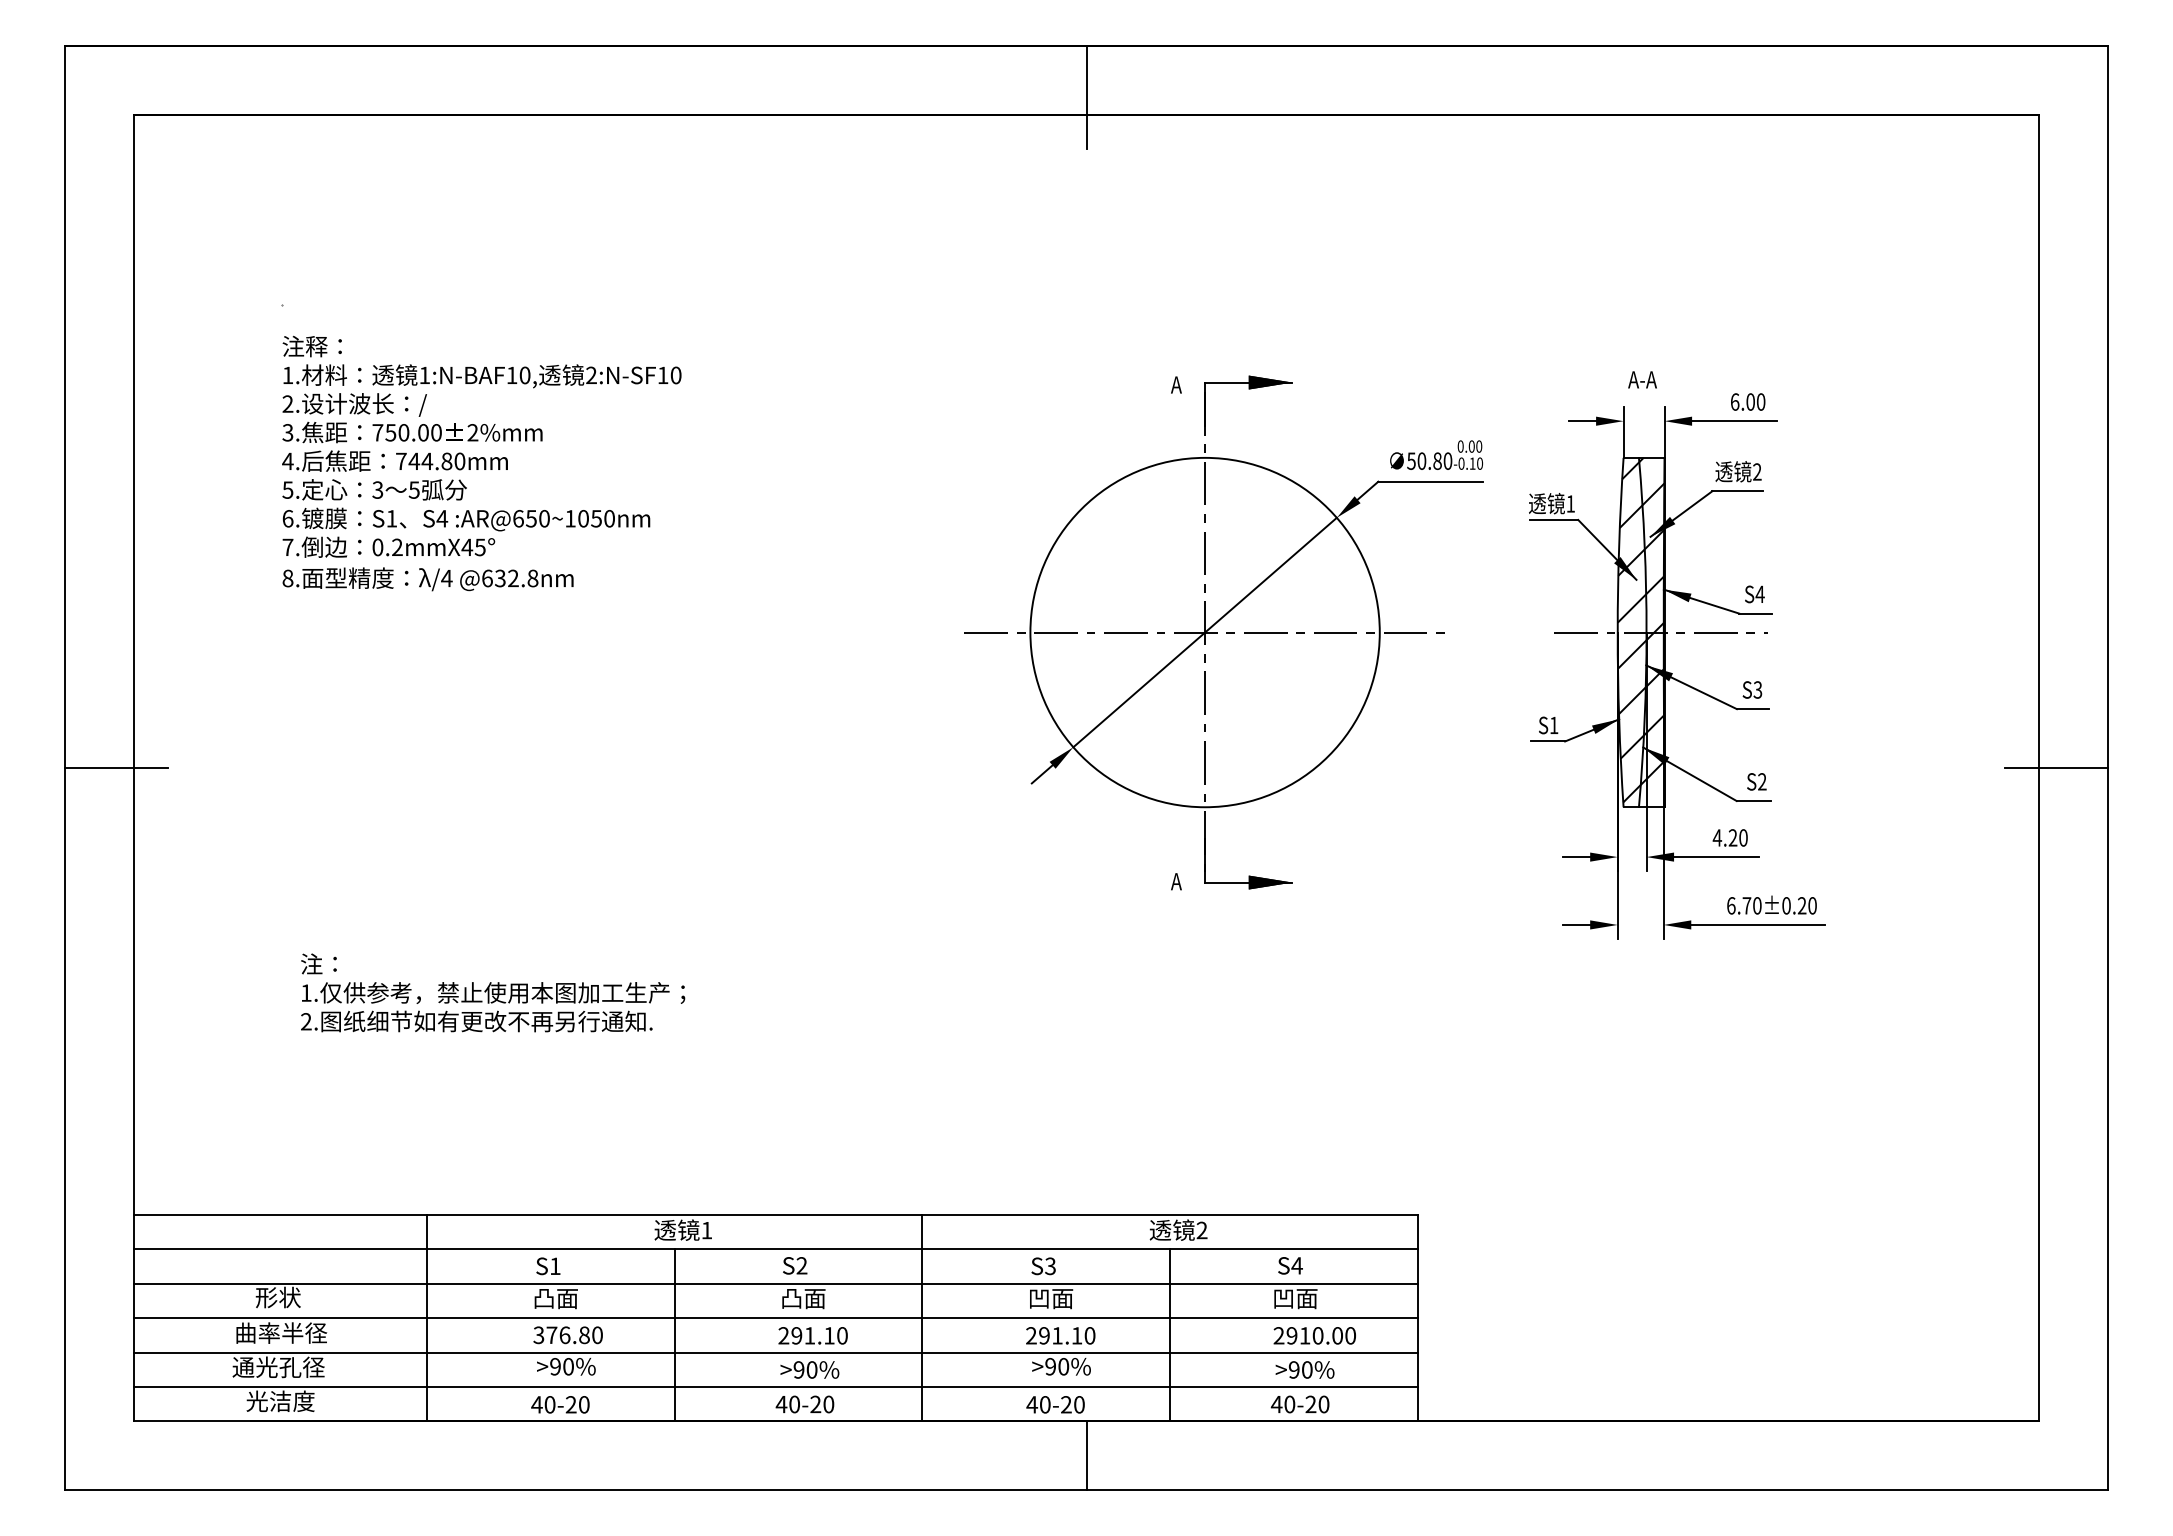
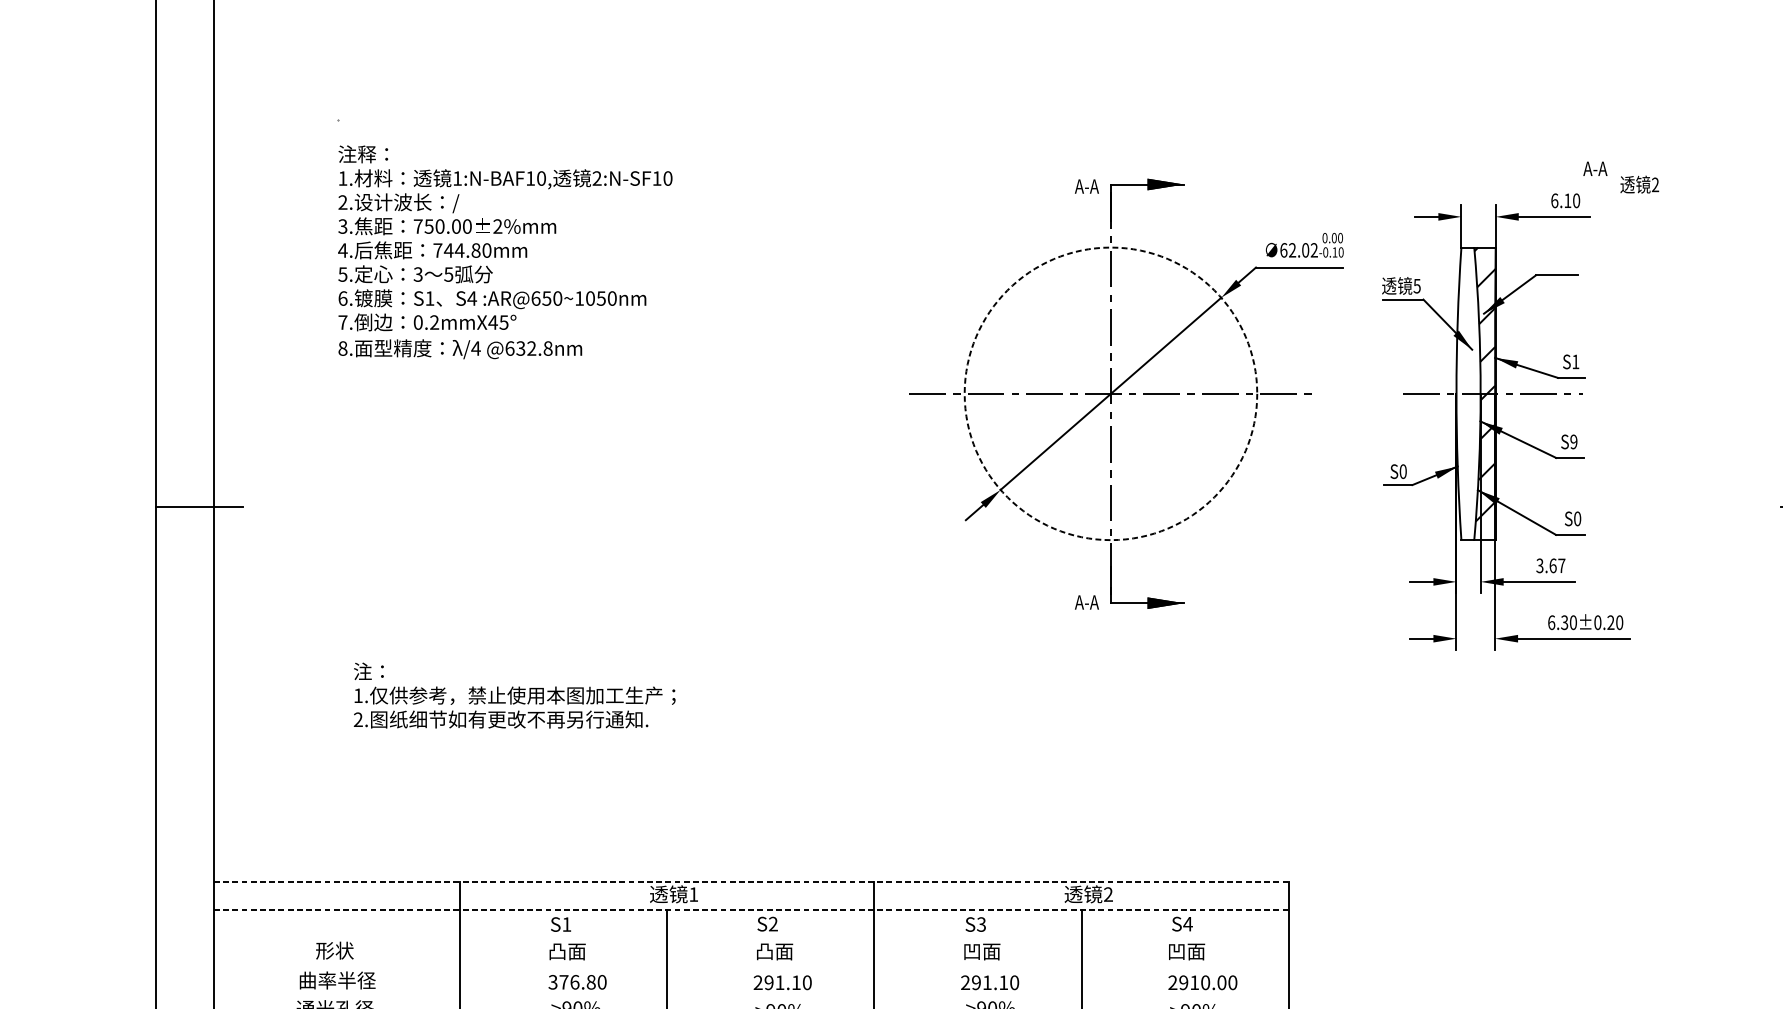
text: (1642, 379) -> (1595, 168), moved
text: (1176, 384) -> (1087, 186), A -> A-A
text: (1750, 401) -> (1567, 200), 6.00 -> 6.10
text: (1429, 460) -> (1298, 249), 50.80 -> 62.02
text: (1738, 471) -> (1639, 184), moved
text: (1570, 503) -> (1416, 285), 1 -> 5
text: (1759, 593) -> (1575, 361), S4 -> S1
circle: (1204, 632) -> (1110, 393), solid -> dashed
hatch: (1631, 632) -> (1468, 393), removed
text: (1757, 689) -> (1573, 441), S3 -> S9
text: (1554, 725) -> (1403, 471), S1 -> S0
text: (1762, 781) -> (1577, 518), S2 -> S0
text: (1729, 837) -> (1550, 565), 4.20 -> 3.67
text: (1176, 881) -> (1087, 602), A -> A-A
text: (1746, 905) -> (1564, 622), 6.70±0.20 -> 6.30±0.20
line: (775, 1215) -> (751, 882), solid -> dashed
line: (775, 1249) -> (751, 910), solid -> dashed
line: (775, 1283) -> (751, 938), removed
line: (775, 1318) -> (751, 968), removed
line: (775, 1352) -> (751, 996), removed

